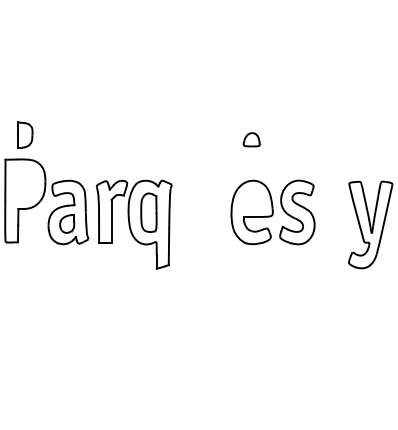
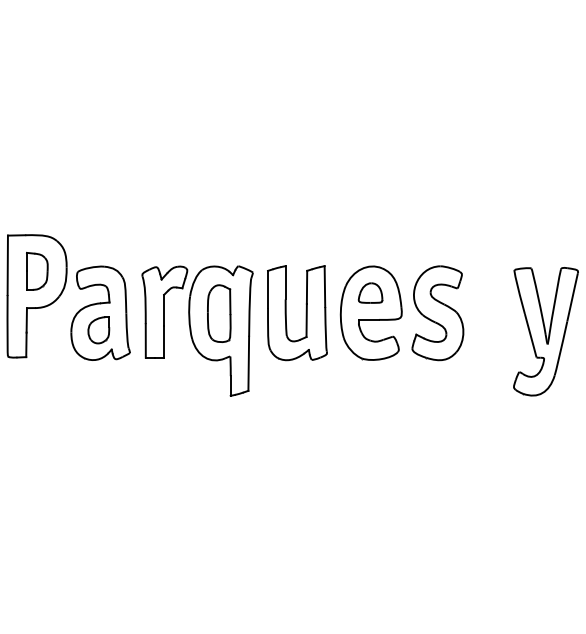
part: (25, 134) -> (37, 270), moved
part: (251, 139) -> (370, 292), moved
part: (201, 212) -> (296, 313), added

